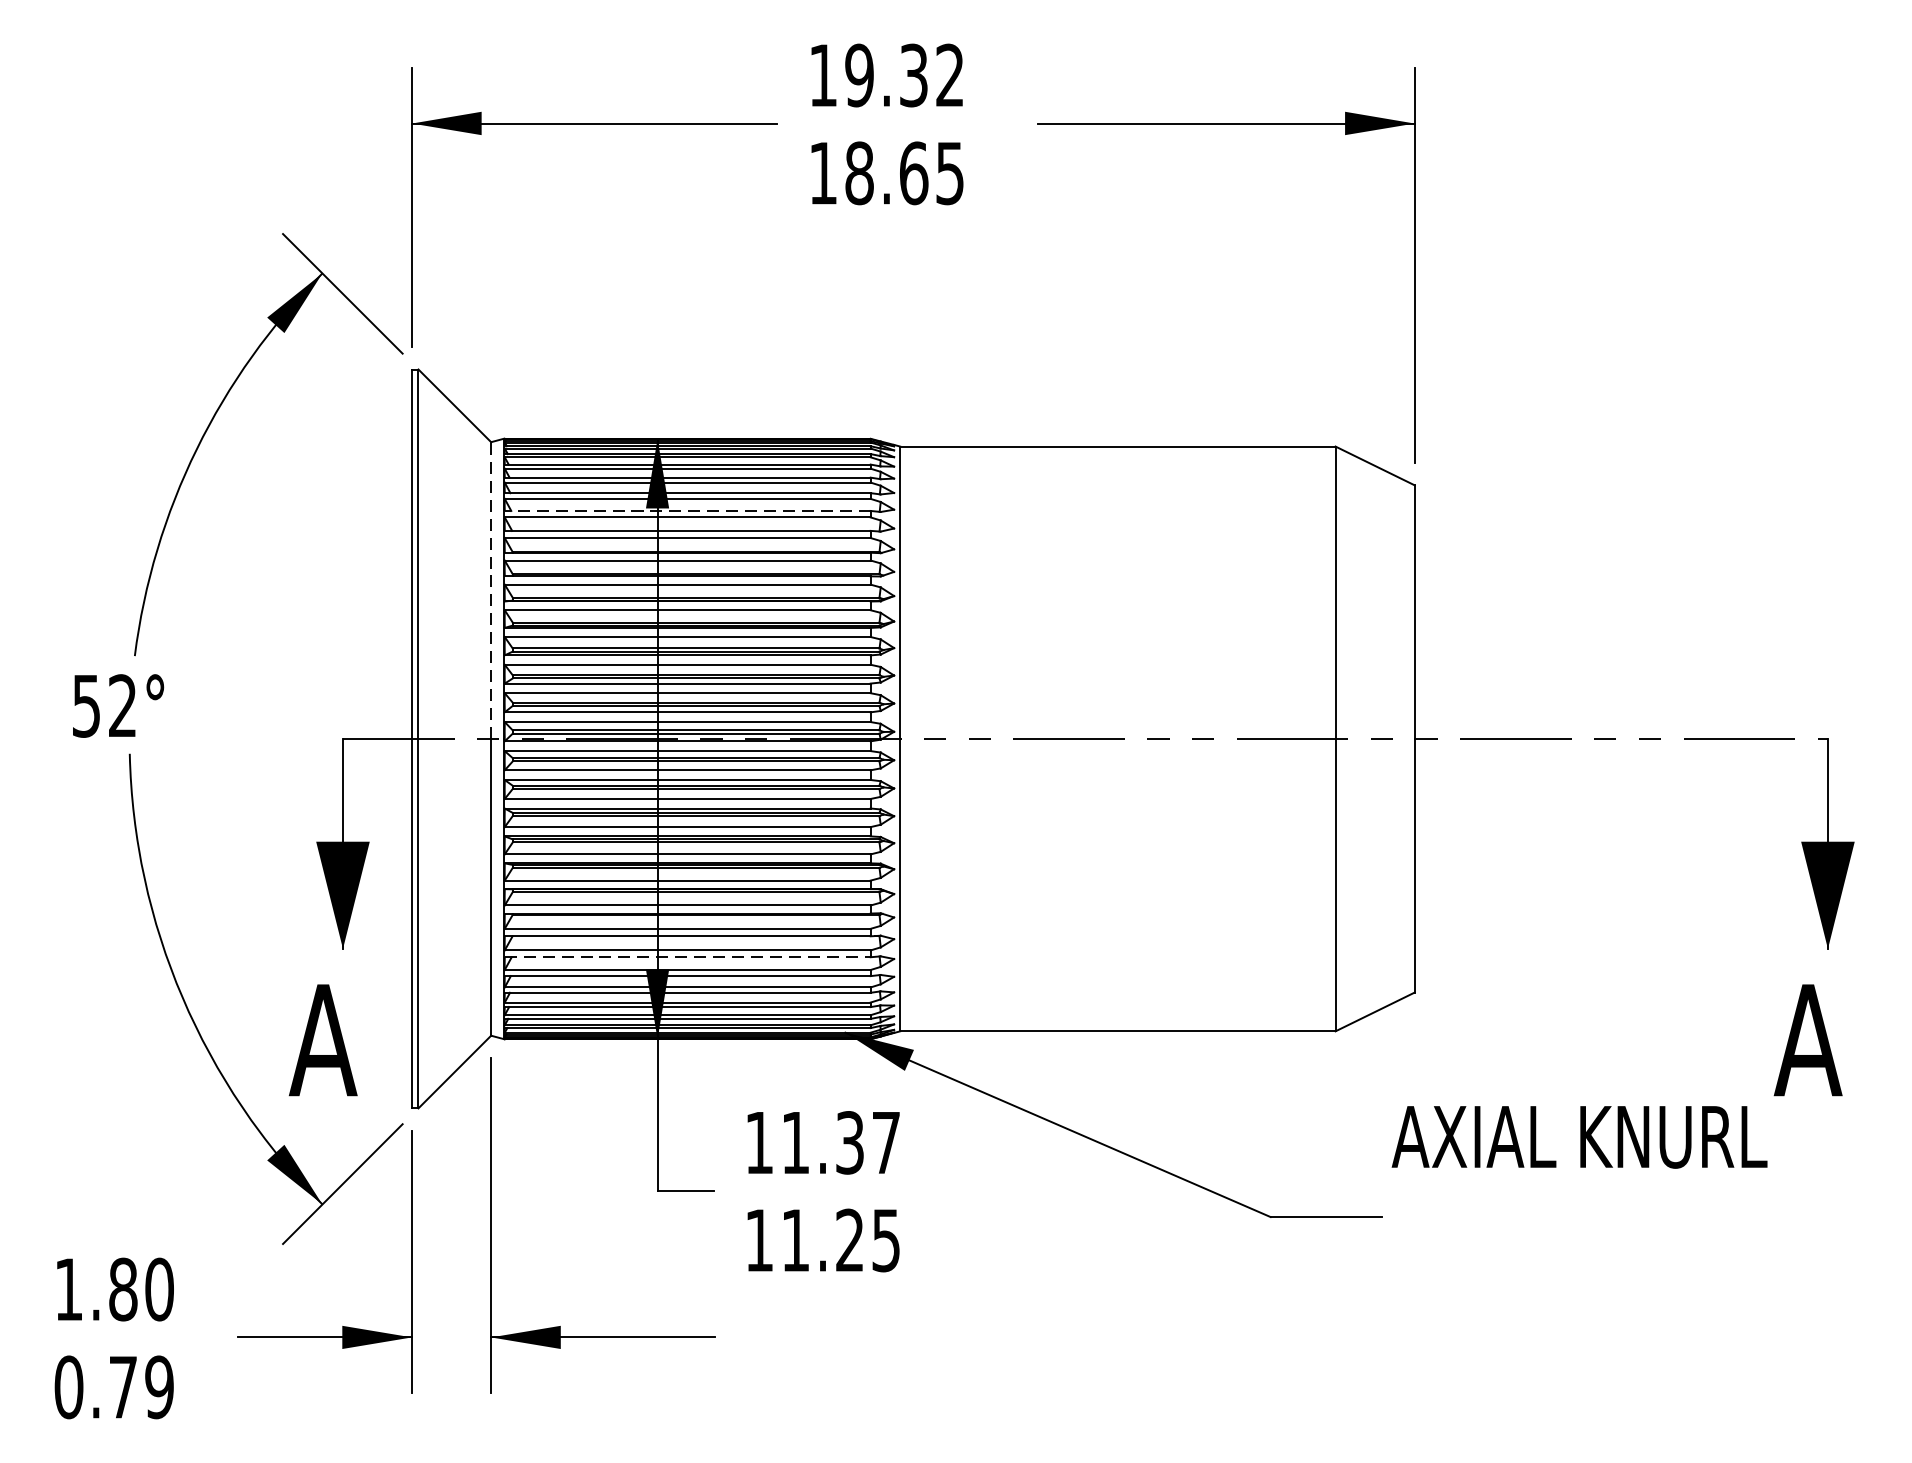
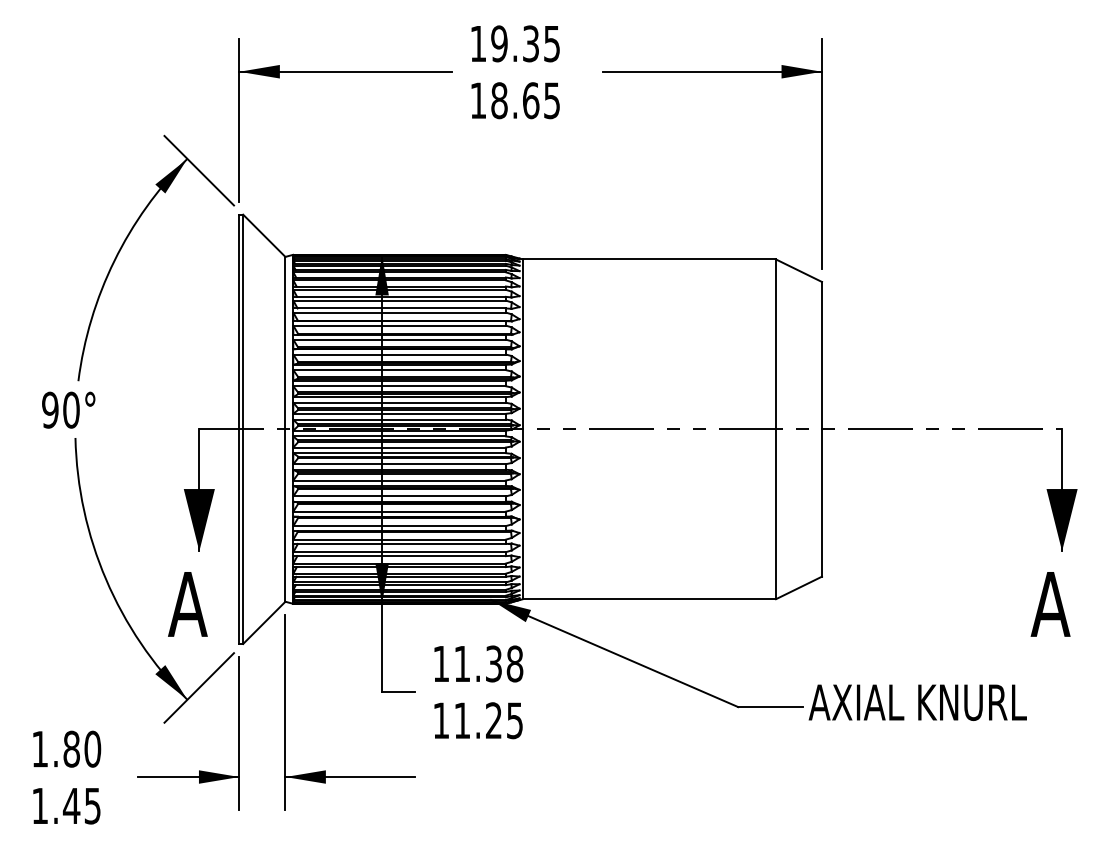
text: (949, 74) -> (551, 43), 19.32 -> 19.35
line: (687, 510) -> (399, 296), dashed -> solid
line: (491, 589) -> (285, 342), dashed -> solid
text: (104, 704) -> (60, 409), 52° -> 90°
line: (689, 957) -> (400, 556), dashed -> solid
text: (1579, 1136) -> (917, 702), moved
text: (885, 1142) -> (514, 663), 11.37 -> 11.38
text: (114, 1386) -> (66, 805), 0.79 -> 1.45

